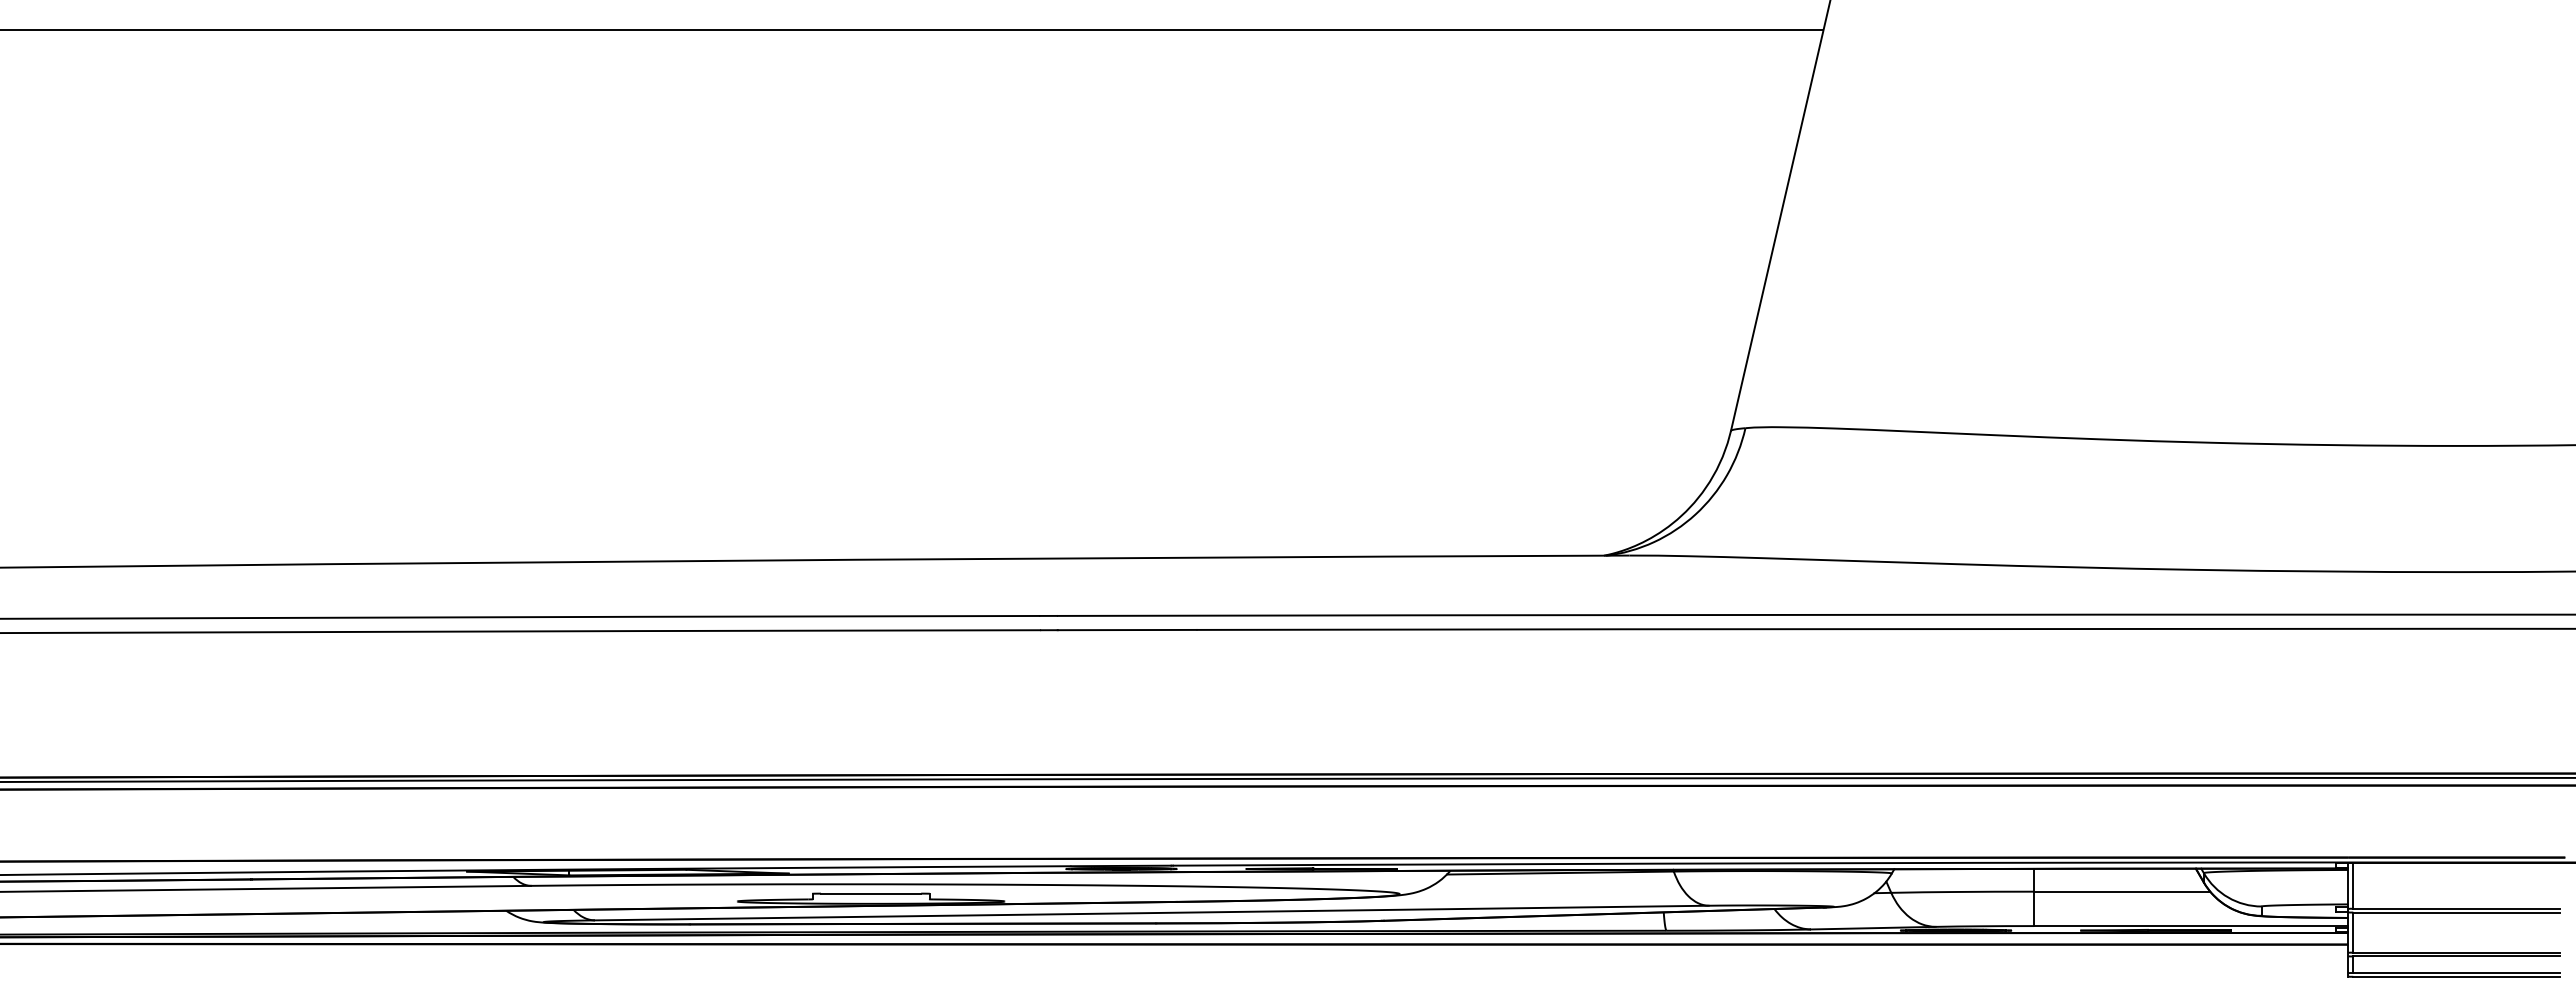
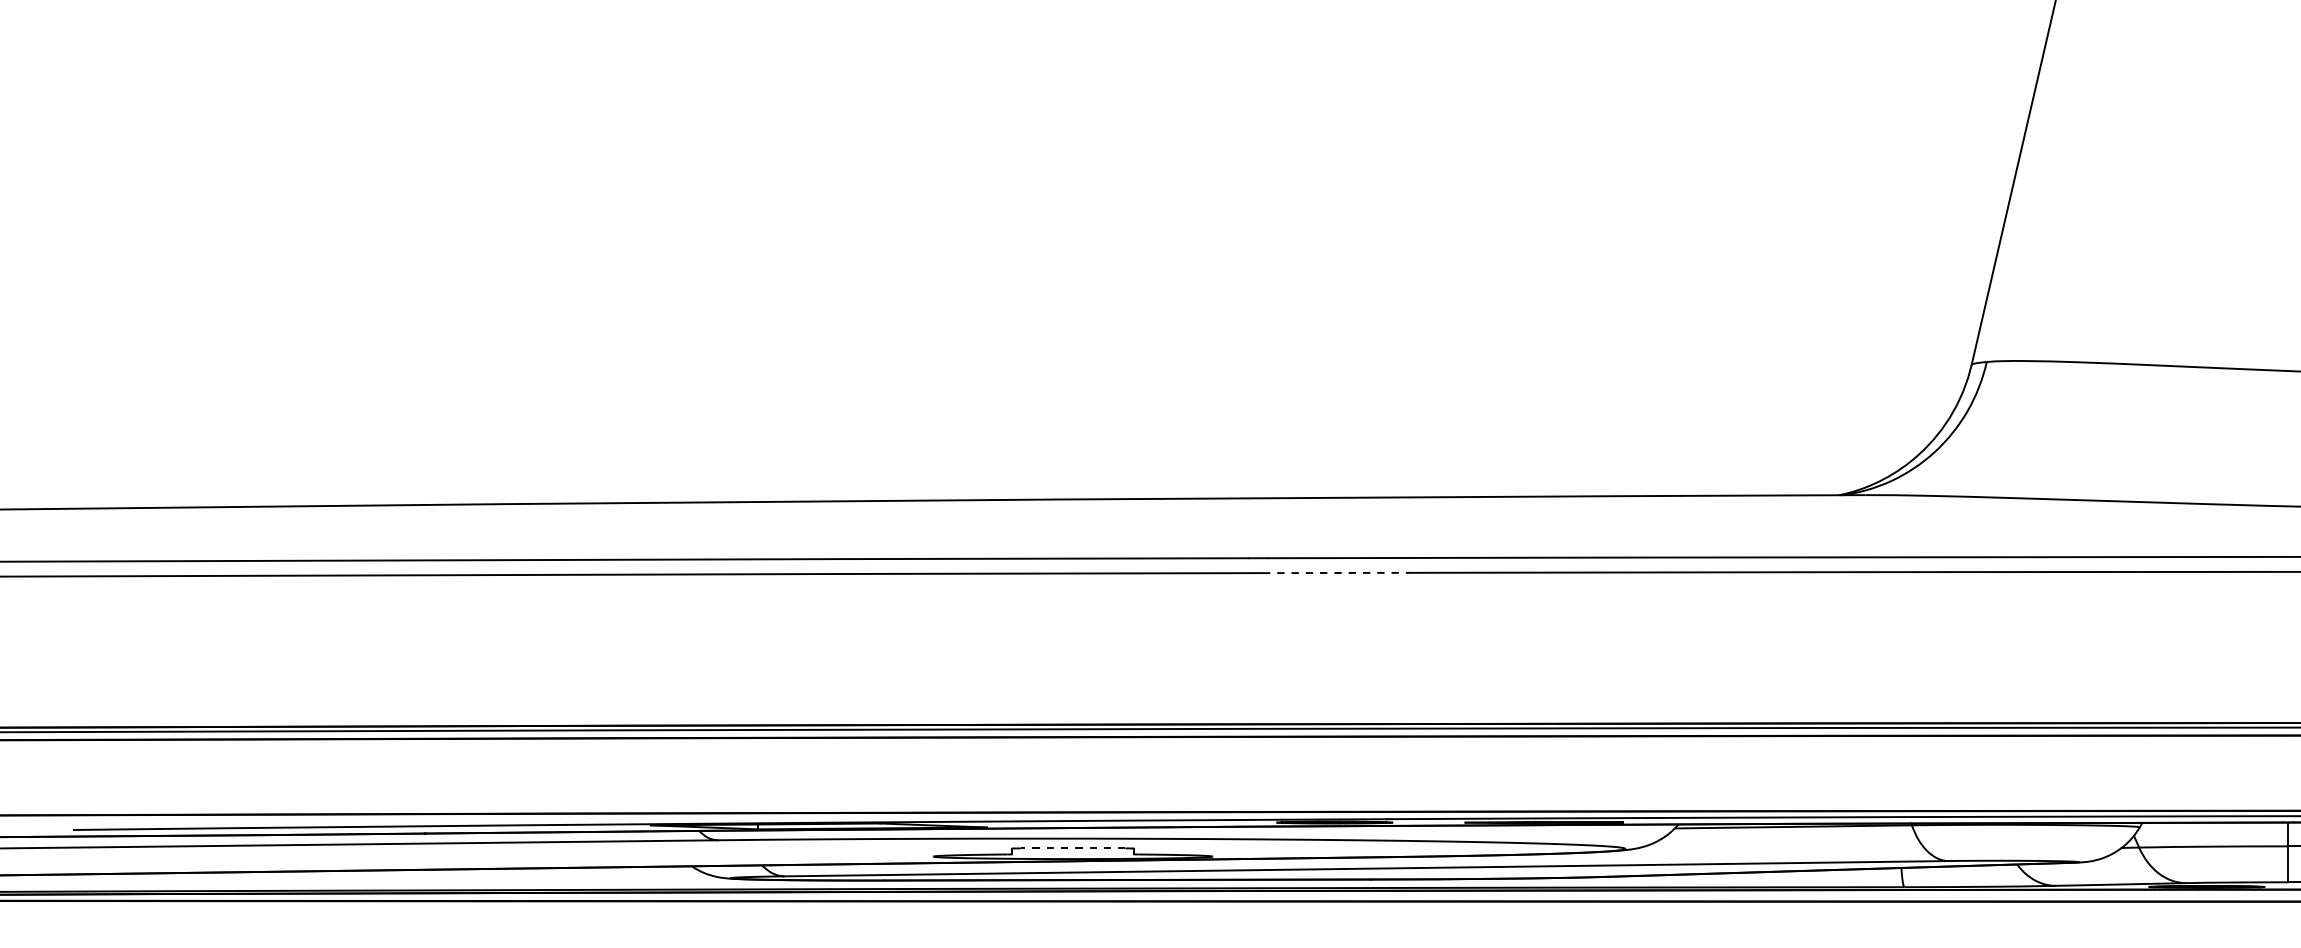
line: (1126, 630) -> (1339, 573), solid -> dashed
line: (870, 893) -> (1072, 848), solid -> dashed

